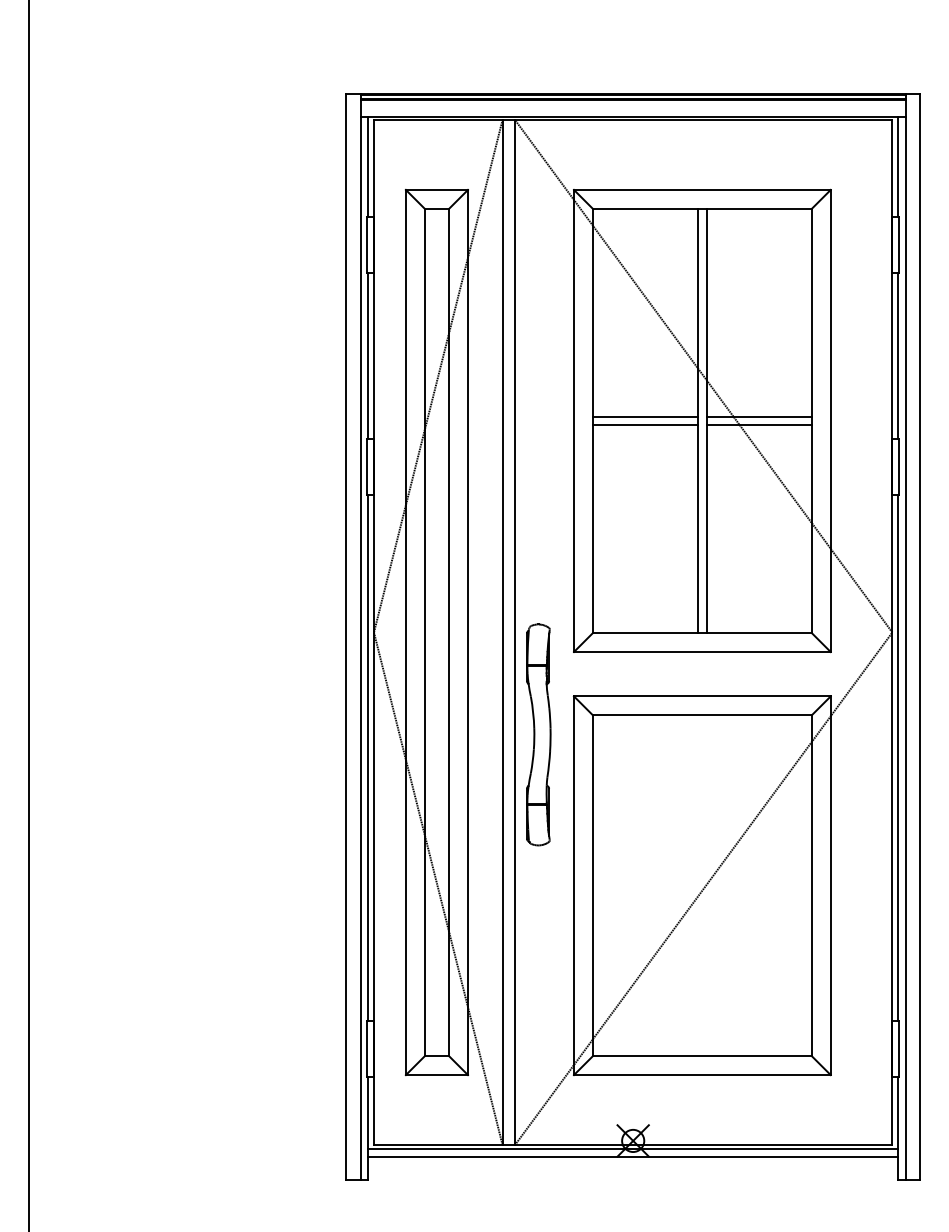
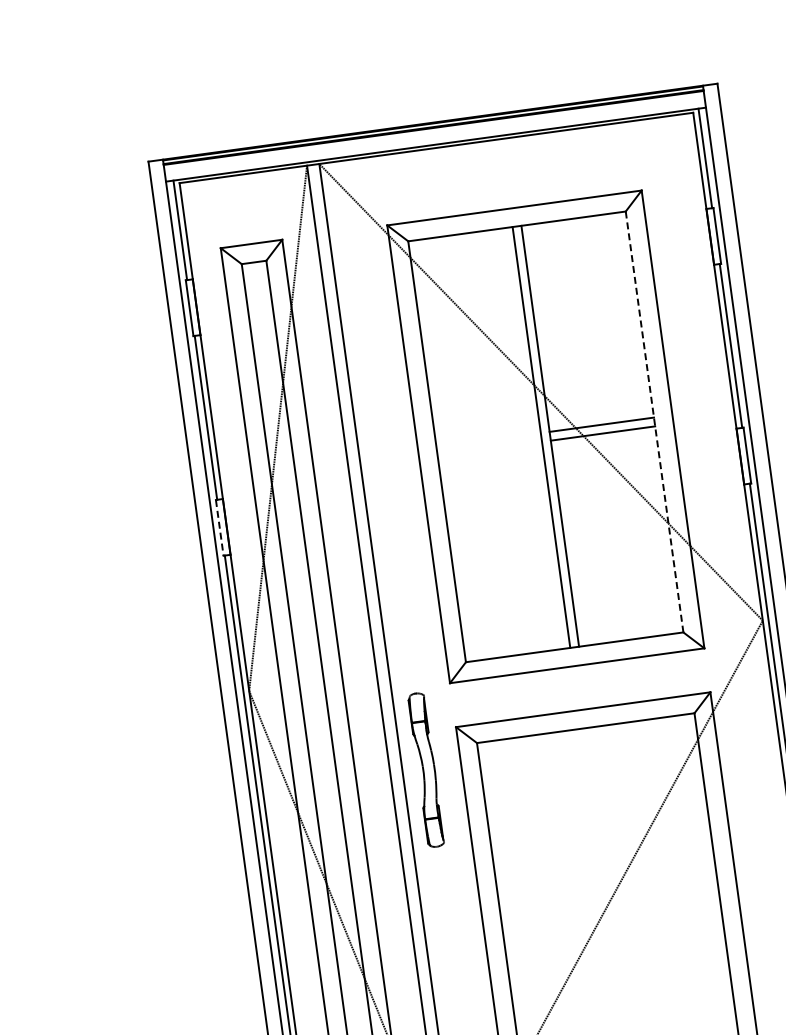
line: (644, 416) -> (487, 440), removed
line: (812, 421) -> (655, 422), solid -> dashed
line: (644, 425) -> (489, 449), removed
line: (366, 467) -> (219, 528), solid -> dashed
part: (538, 734) -> (426, 769), size x0.7

